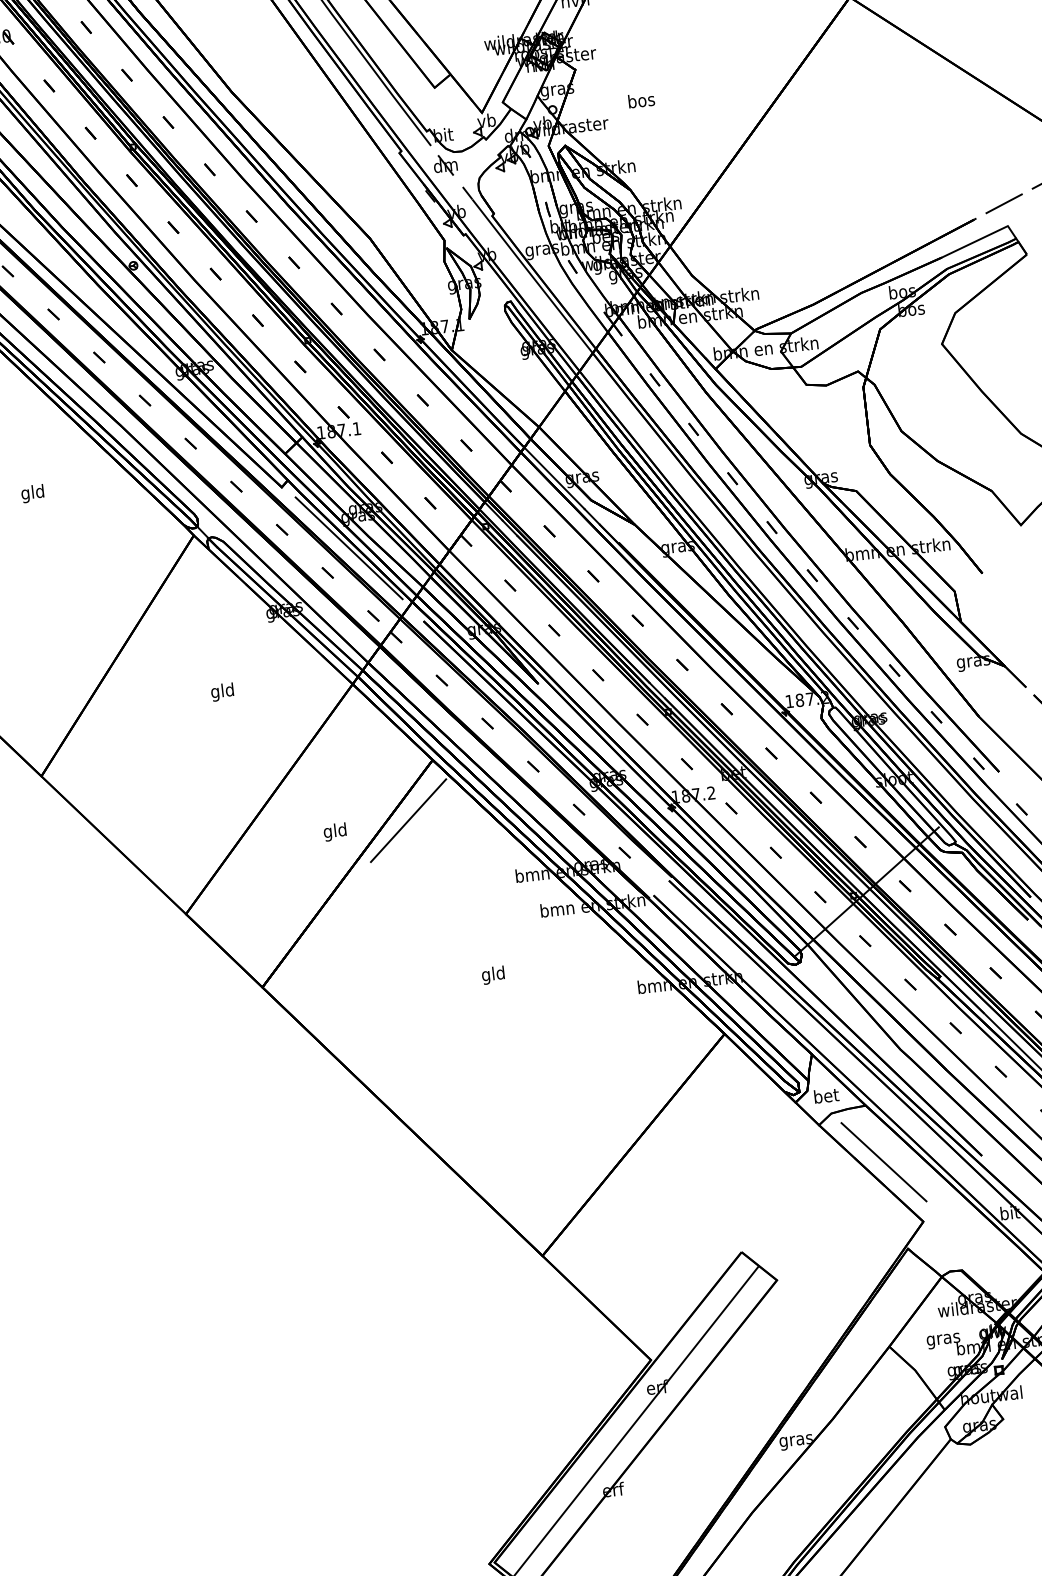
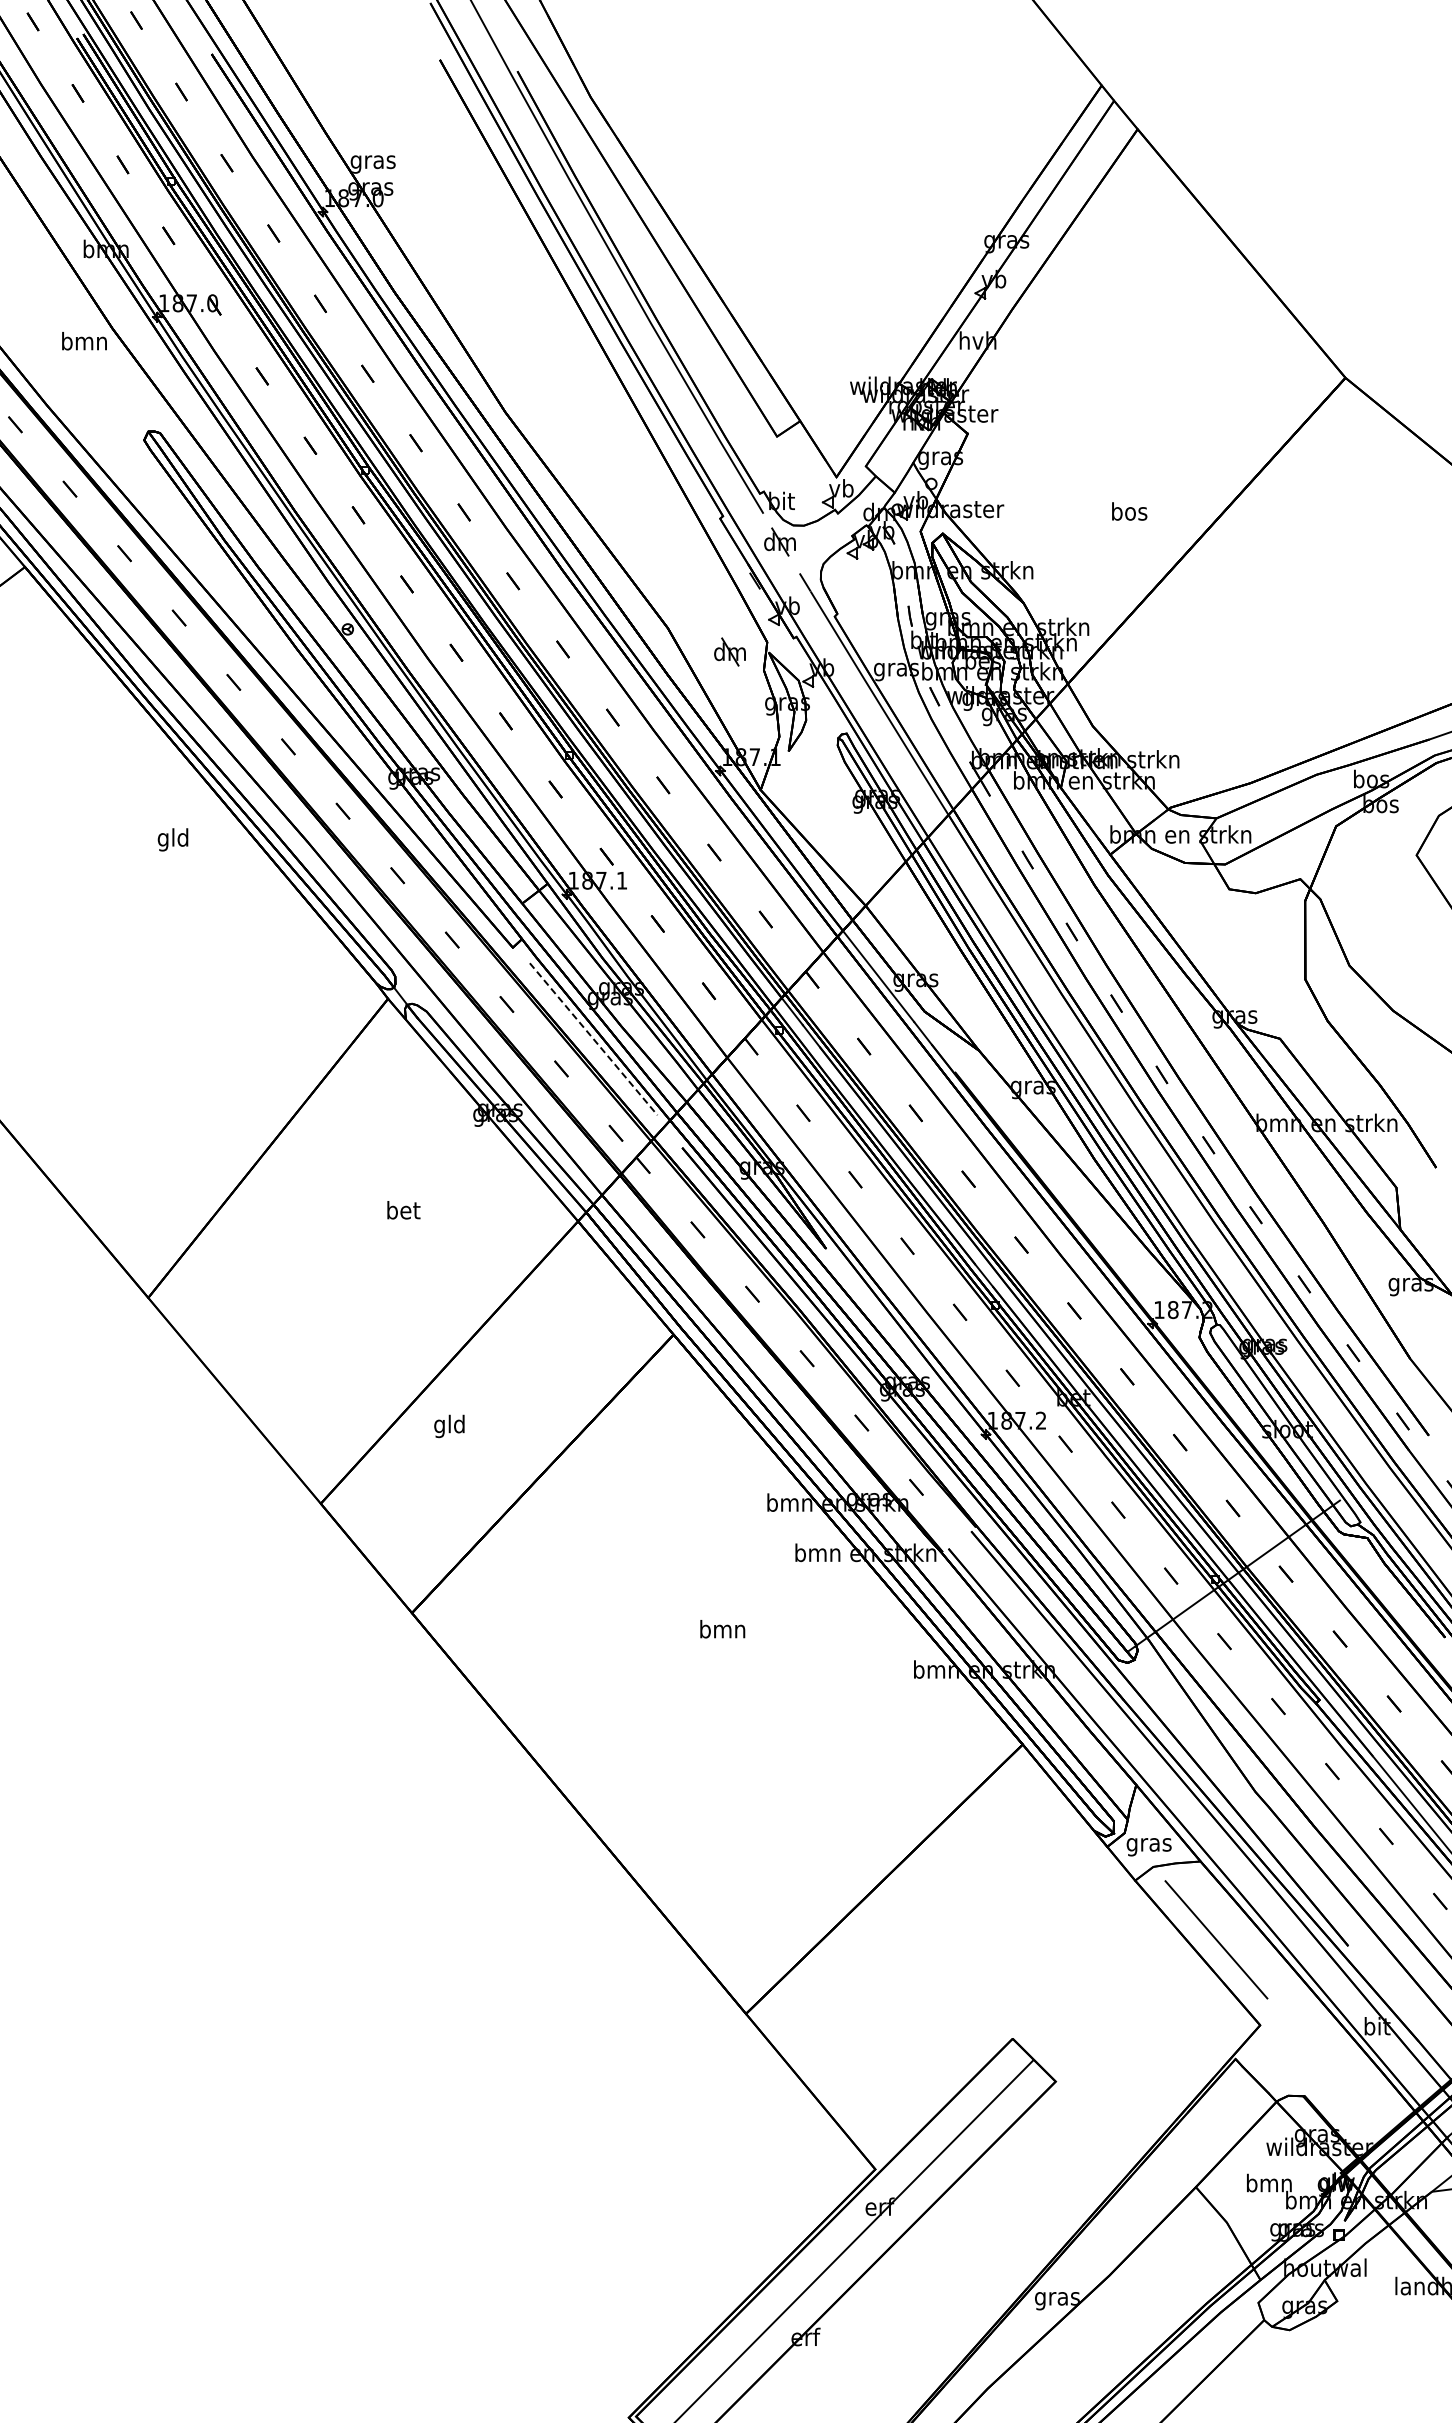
text: (641, 100) -> (1129, 511), moved
part: (417, 250) -> (729, 651), added
text: (32, 493) -> (172, 839), moved
line: (349, 548) -> (594, 1039), solid -> dashed
text: (222, 692) -> (403, 1212), gld -> bet
line: (407, 820) -> (631, 1411), removed
text: (335, 832) -> (449, 1426), moved
text: (493, 975) -> (722, 1631), gld -> bmn
text: (825, 1097) -> (1148, 1844), bet -> gras
text: (943, 1339) -> (1269, 2185), gras -> bmn

